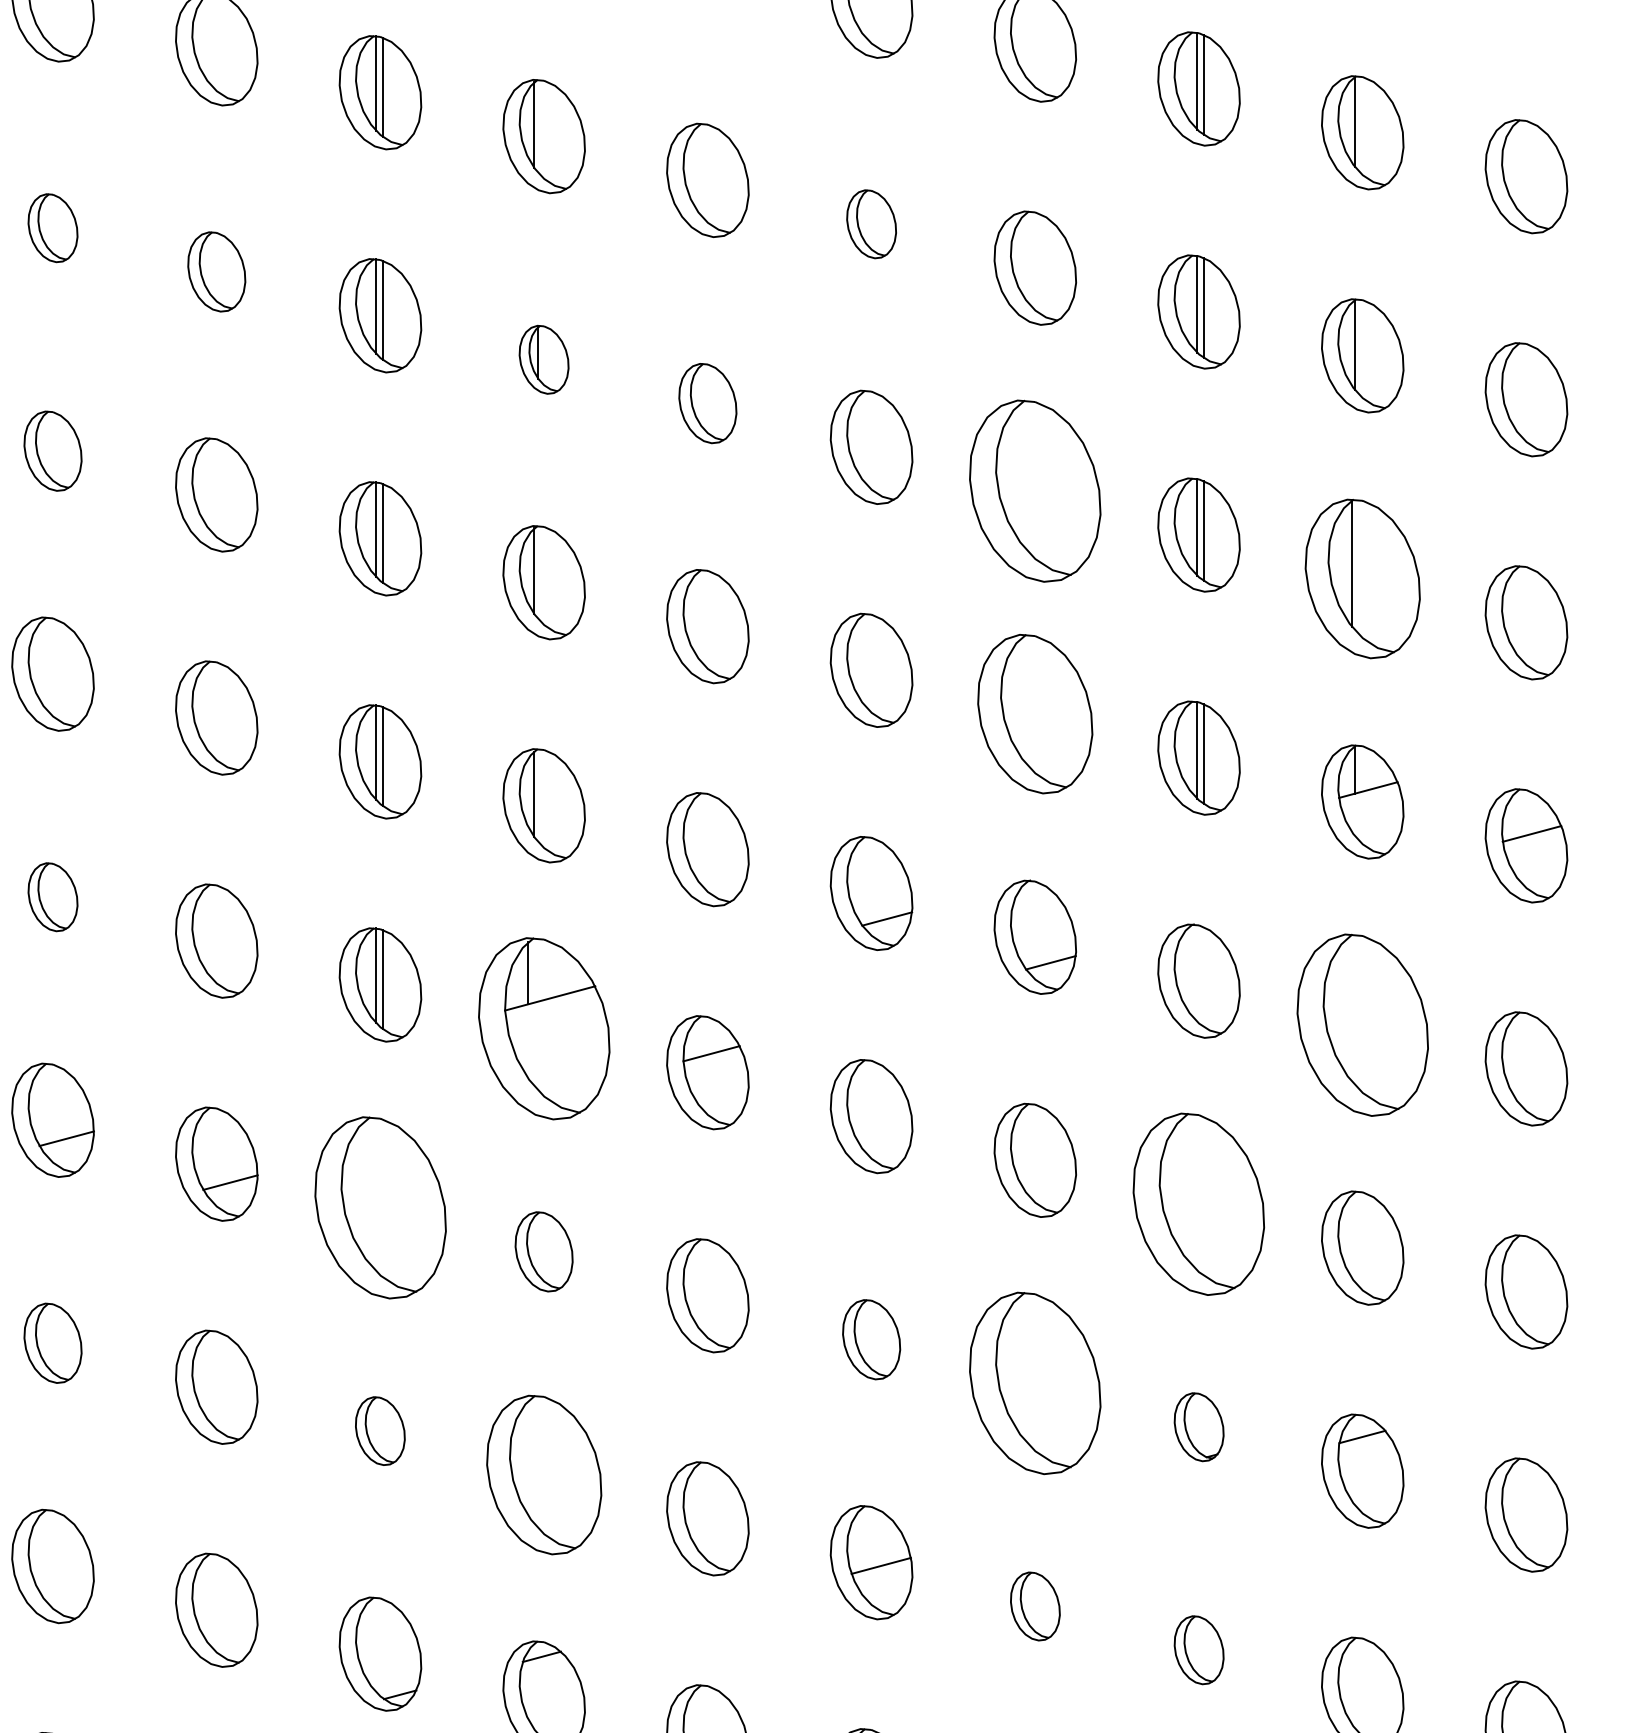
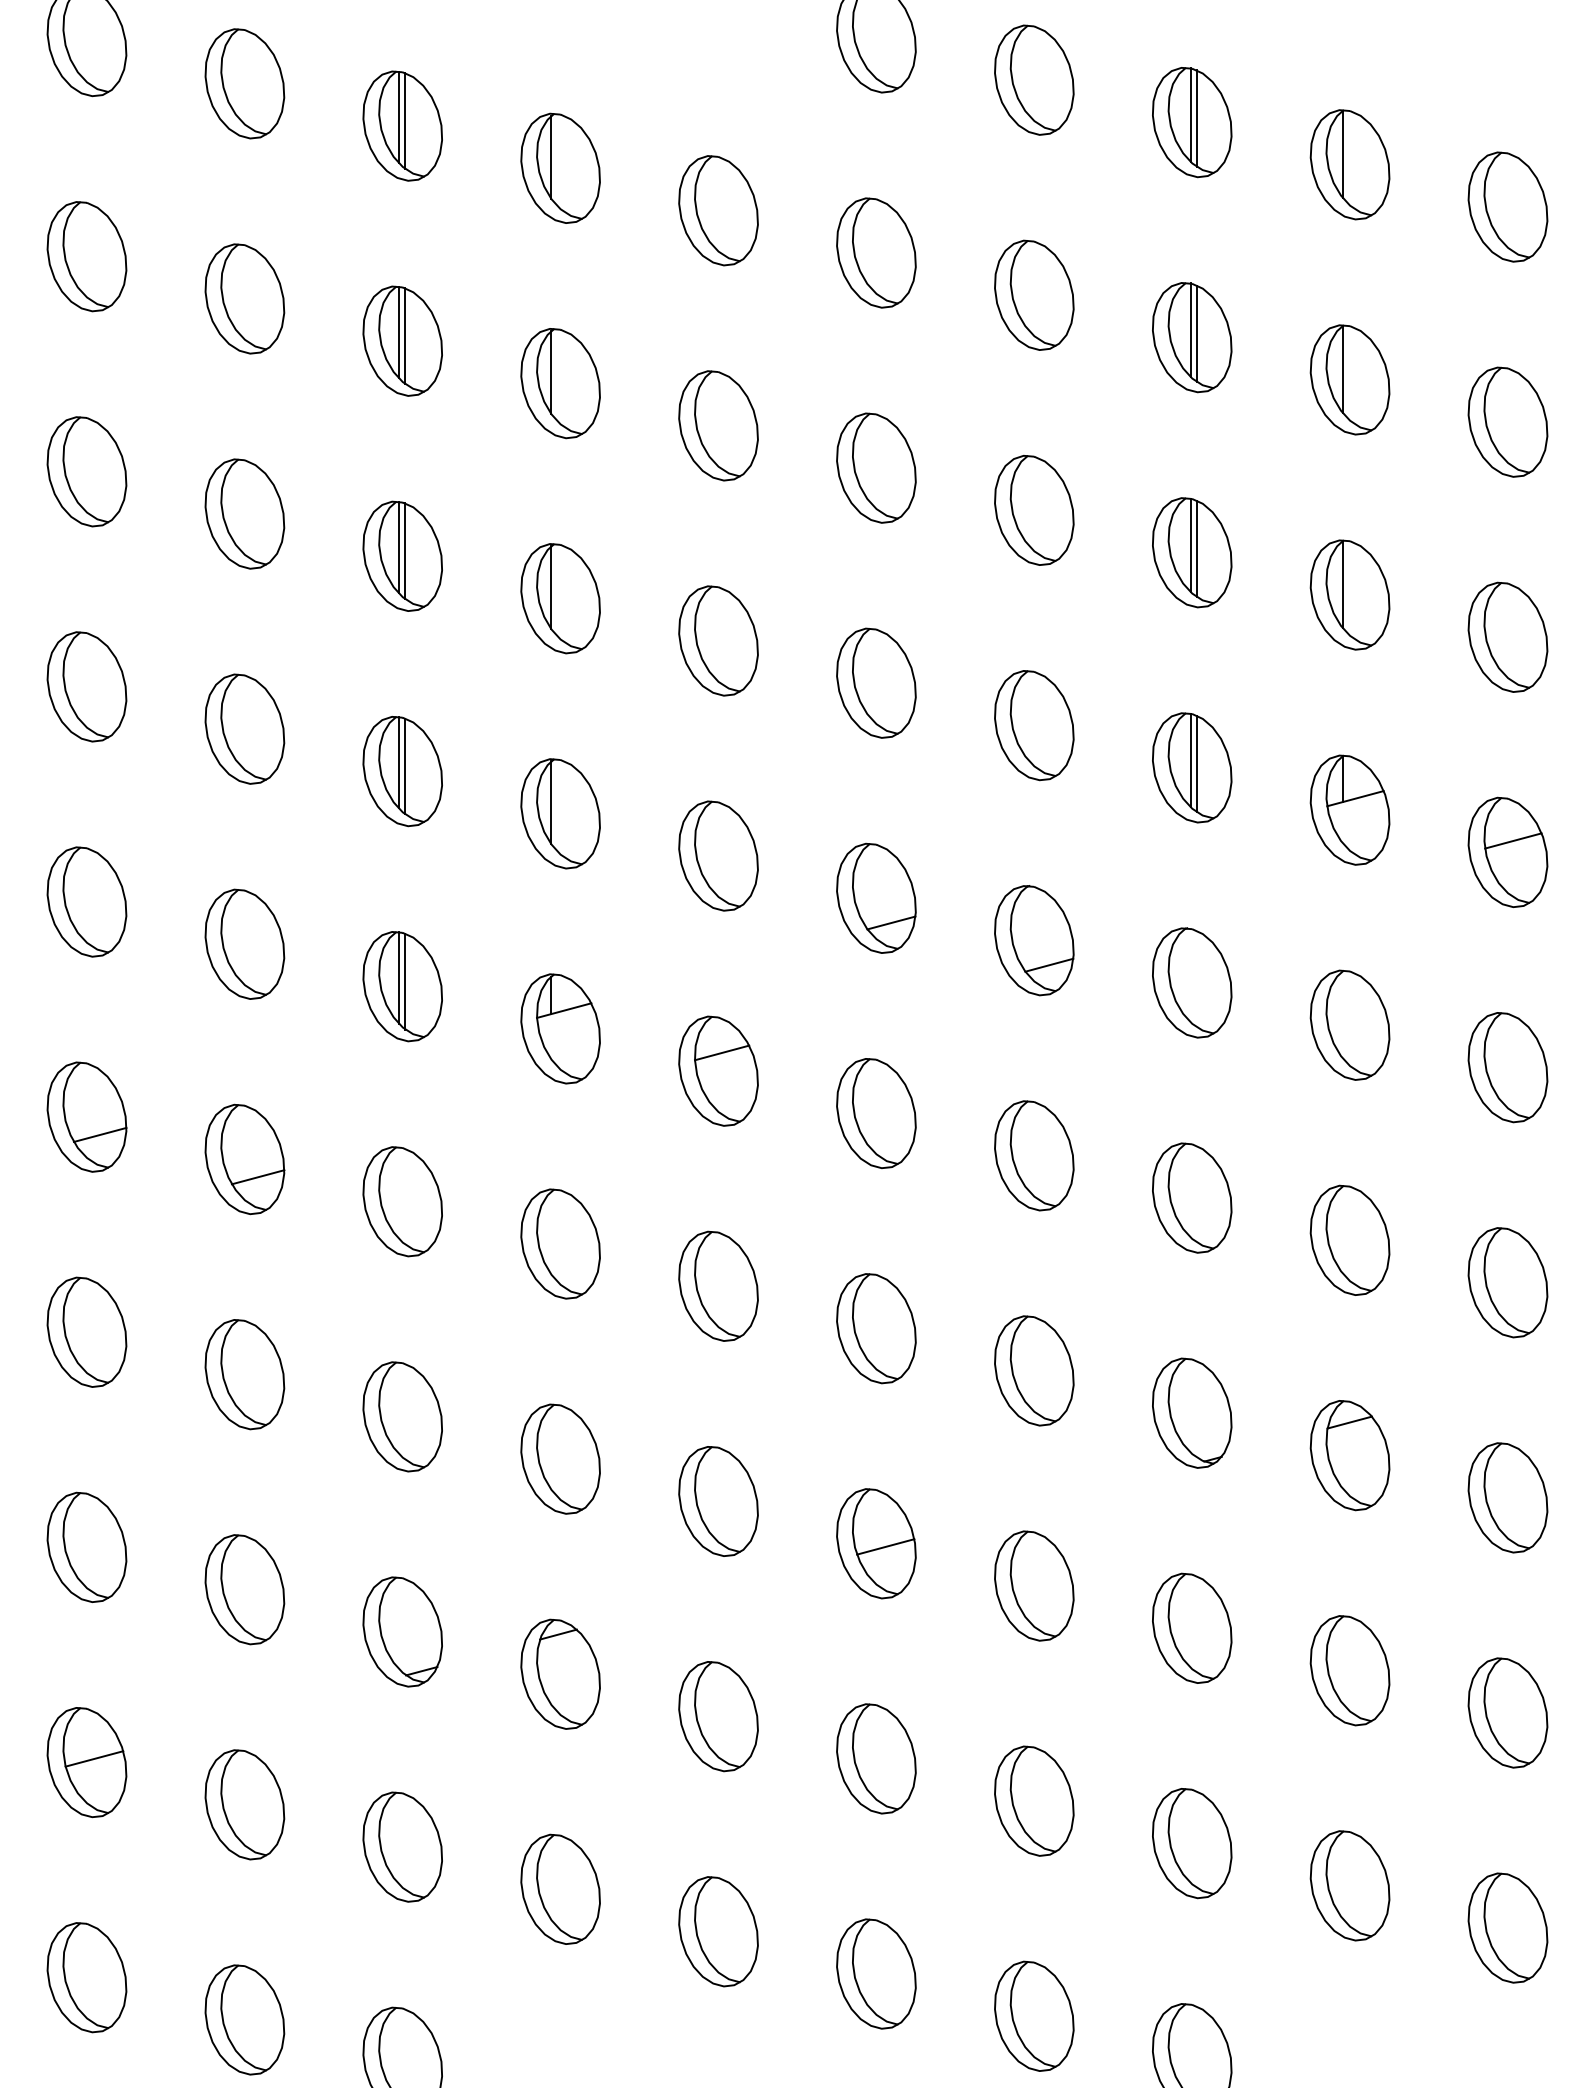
part: (871, 223) -> (876, 252), size x1.67
part: (52, 227) -> (86, 256), size x1.67
part: (216, 271) -> (244, 298), size x1.43
part: (544, 359) -> (560, 383), size x1.67
part: (707, 403) -> (718, 425), size x1.43
part: (52, 450) -> (86, 471), size x1.43
part: (1035, 491) -> (1034, 510), size x0.62
part: (1362, 578) -> (1349, 594), size x0.71
part: (1035, 714) -> (1034, 725), size x0.71
part: (52, 896) -> (86, 901), size x1.67
part: (1362, 1024) -> (1349, 1024), size x0.62
part: (544, 1028) -> (560, 1028), size x0.62
part: (1199, 1203) -> (1192, 1197), size x0.62
part: (380, 1207) -> (402, 1201), size x0.62
part: (544, 1251) -> (560, 1243), size x1.43
part: (871, 1339) -> (876, 1328), size x1.43
part: (52, 1342) -> (86, 1331), size x1.43
part: (1035, 1383) -> (1034, 1370), size x0.62
part: (1199, 1426) -> (1192, 1412), size x1.67
part: (380, 1430) -> (402, 1416), size x1.67
part: (544, 1474) -> (560, 1458), size x0.71
part: (1035, 1605) -> (1034, 1585), size x1.67
part: (1199, 1649) -> (1192, 1627), size x1.67

